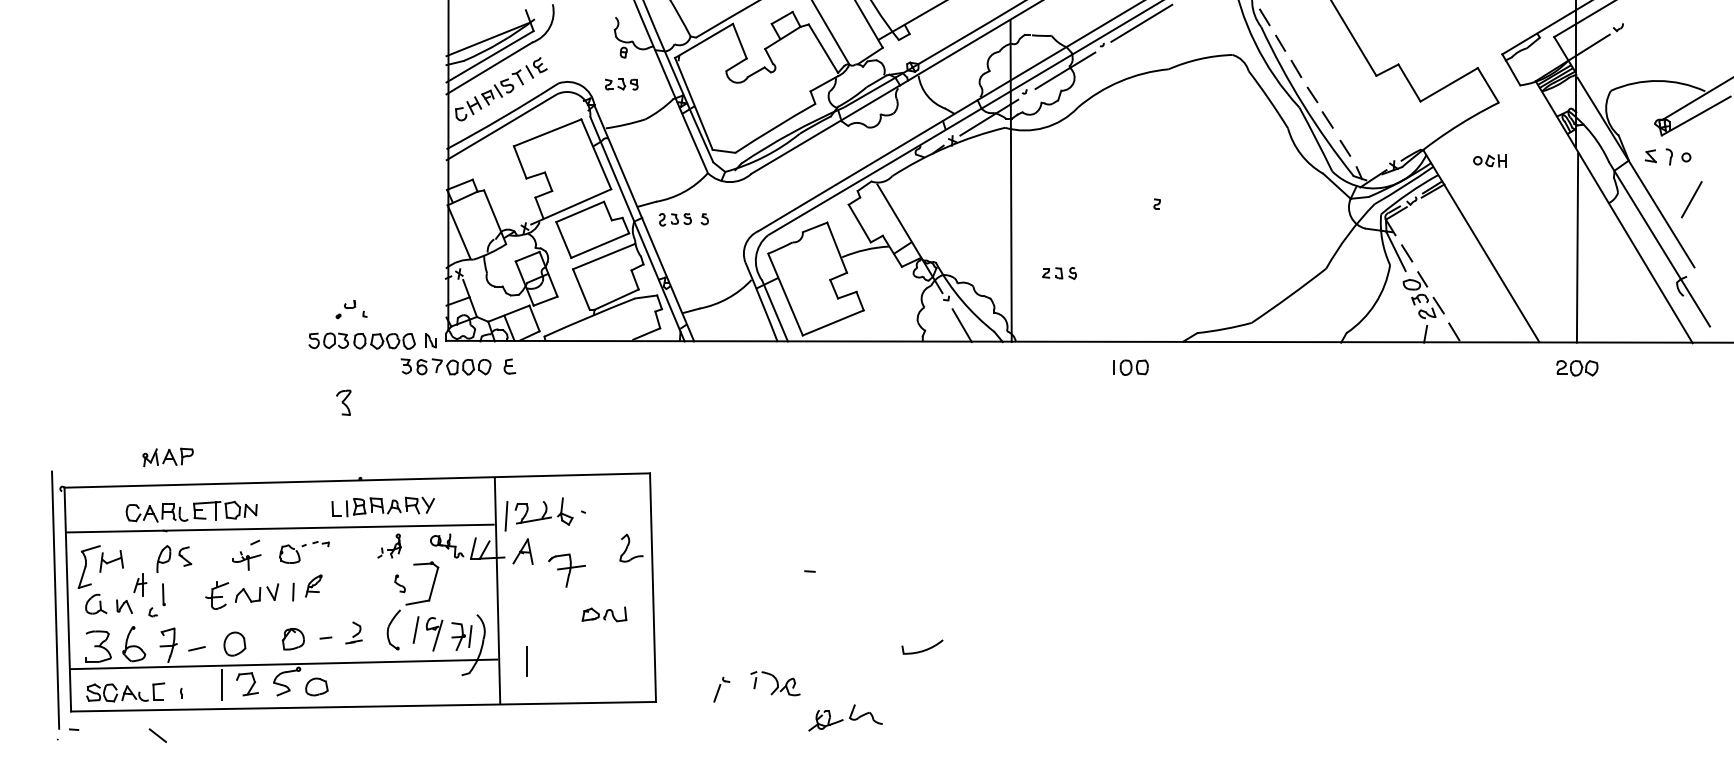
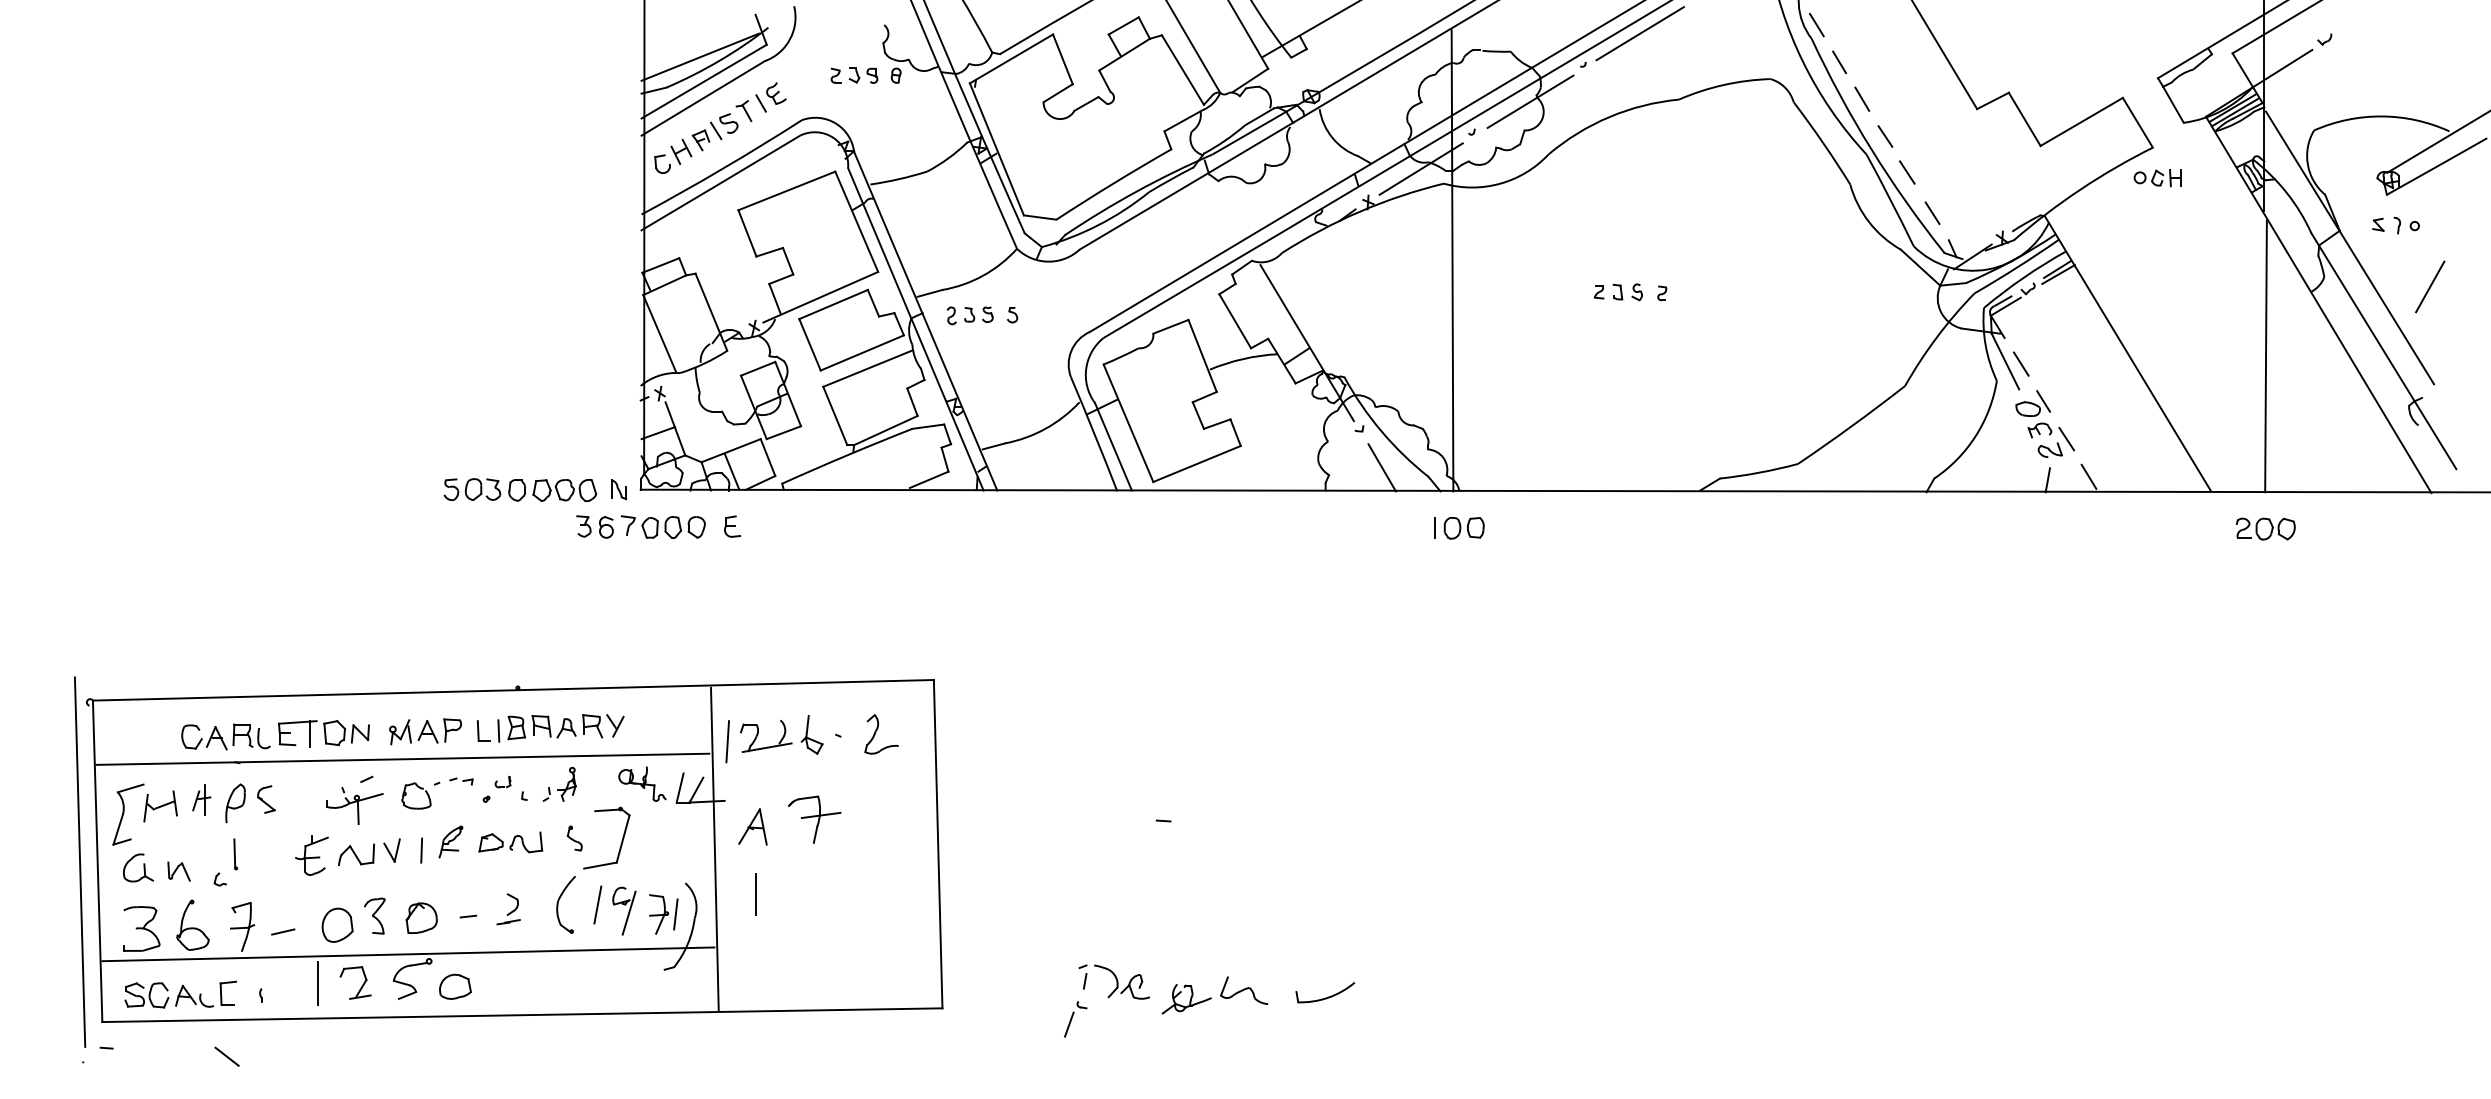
part: (621, 84) -> (854, 75), moved
part: (1667, 156) -> (2395, 224), size x0.71
part: (1489, 160) -> (2156, 177), moved
part: (1059, 273) -> (1618, 292), moved
part: (351, 309) -> (505, 789), moved
part: (1130, 367) -> (1458, 527), moved
part: (343, 402) -> (374, 915), moved
part: (167, 457) -> (424, 731), moved
part: (631, 547) -> (881, 733), moved
part: (522, 551) -> (752, 826), moved
part: (246, 560) -> (354, 805), size x1.43
part: (140, 584) -> (202, 799), moved
part: (604, 614) -> (510, 842), moved
part: (922, 646) -> (1325, 991), moved
line: (526, 661) -> (756, 894), moved
part: (721, 689) -> (1075, 1019), moved
part: (845, 717) -> (1214, 994), moved

